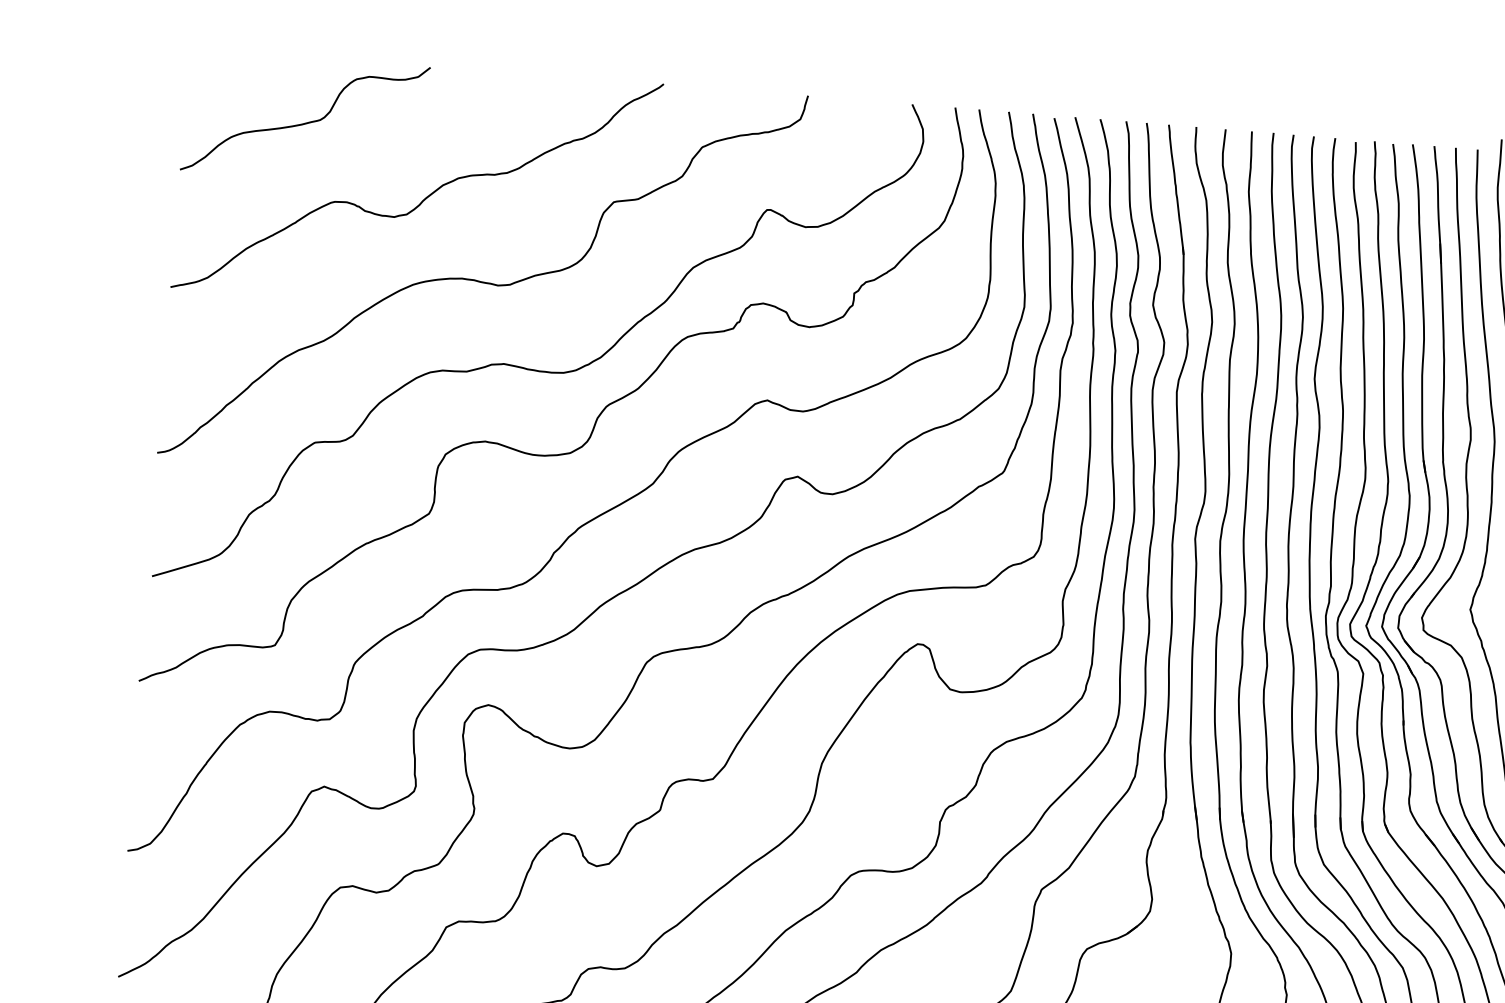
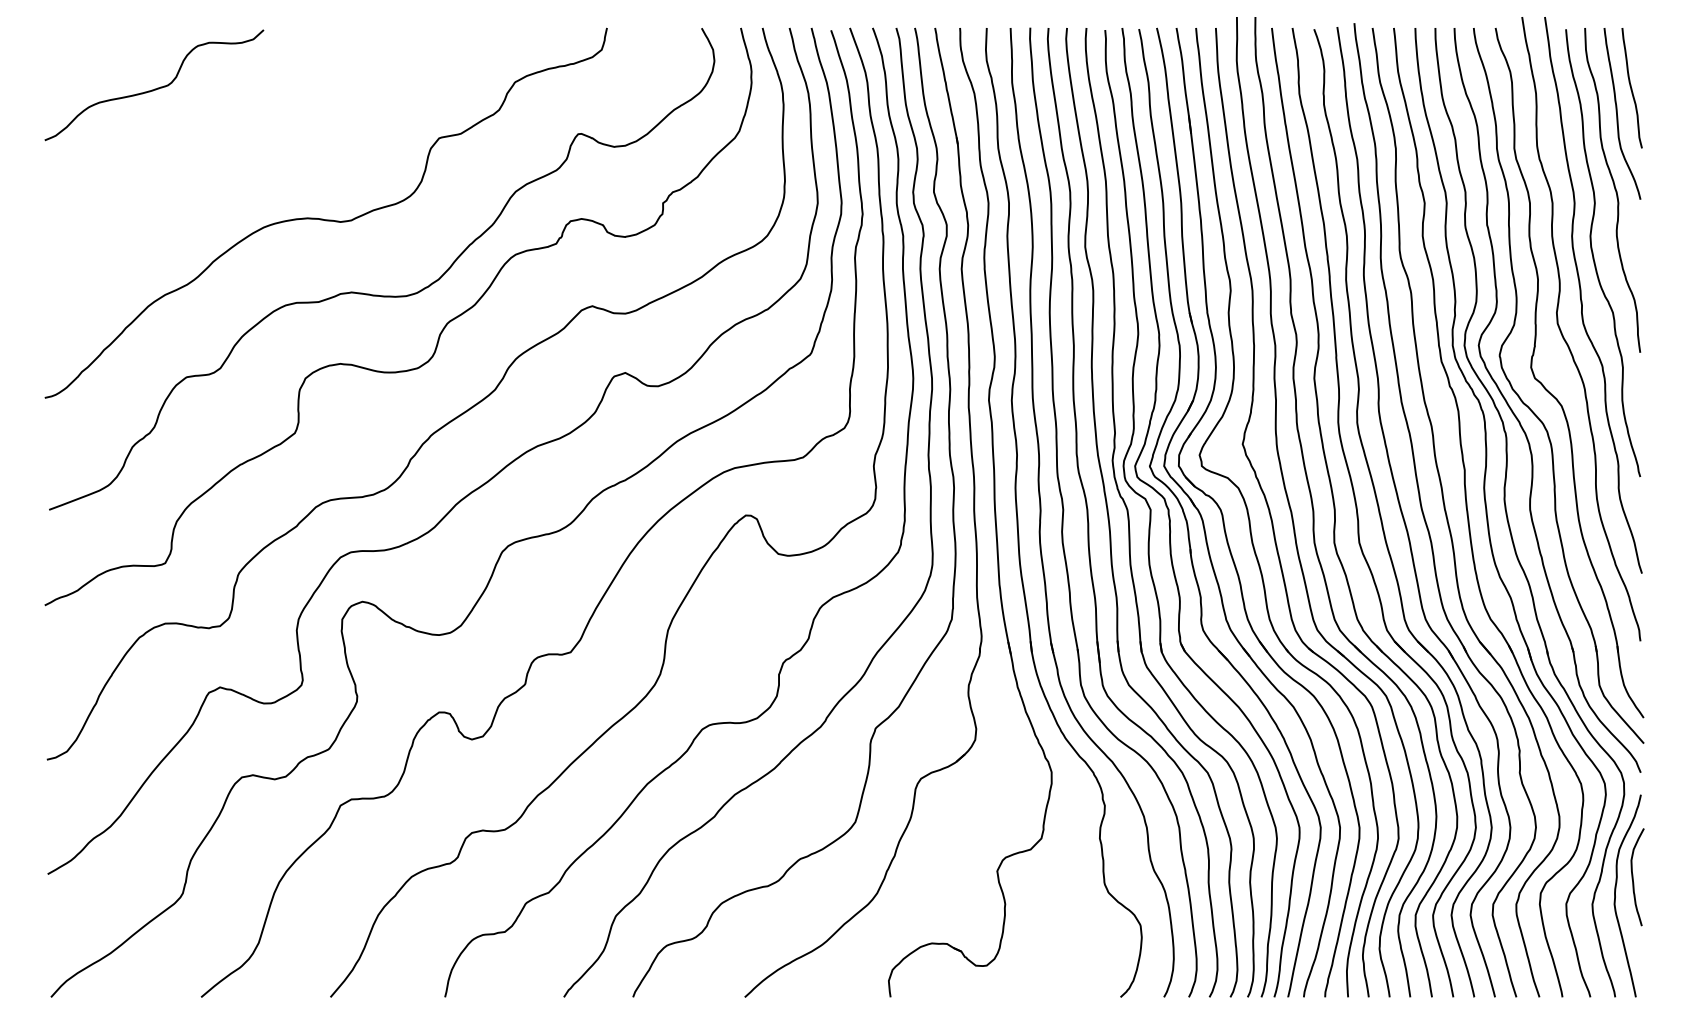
curve: (426, 196) -> (269, 146), removed

